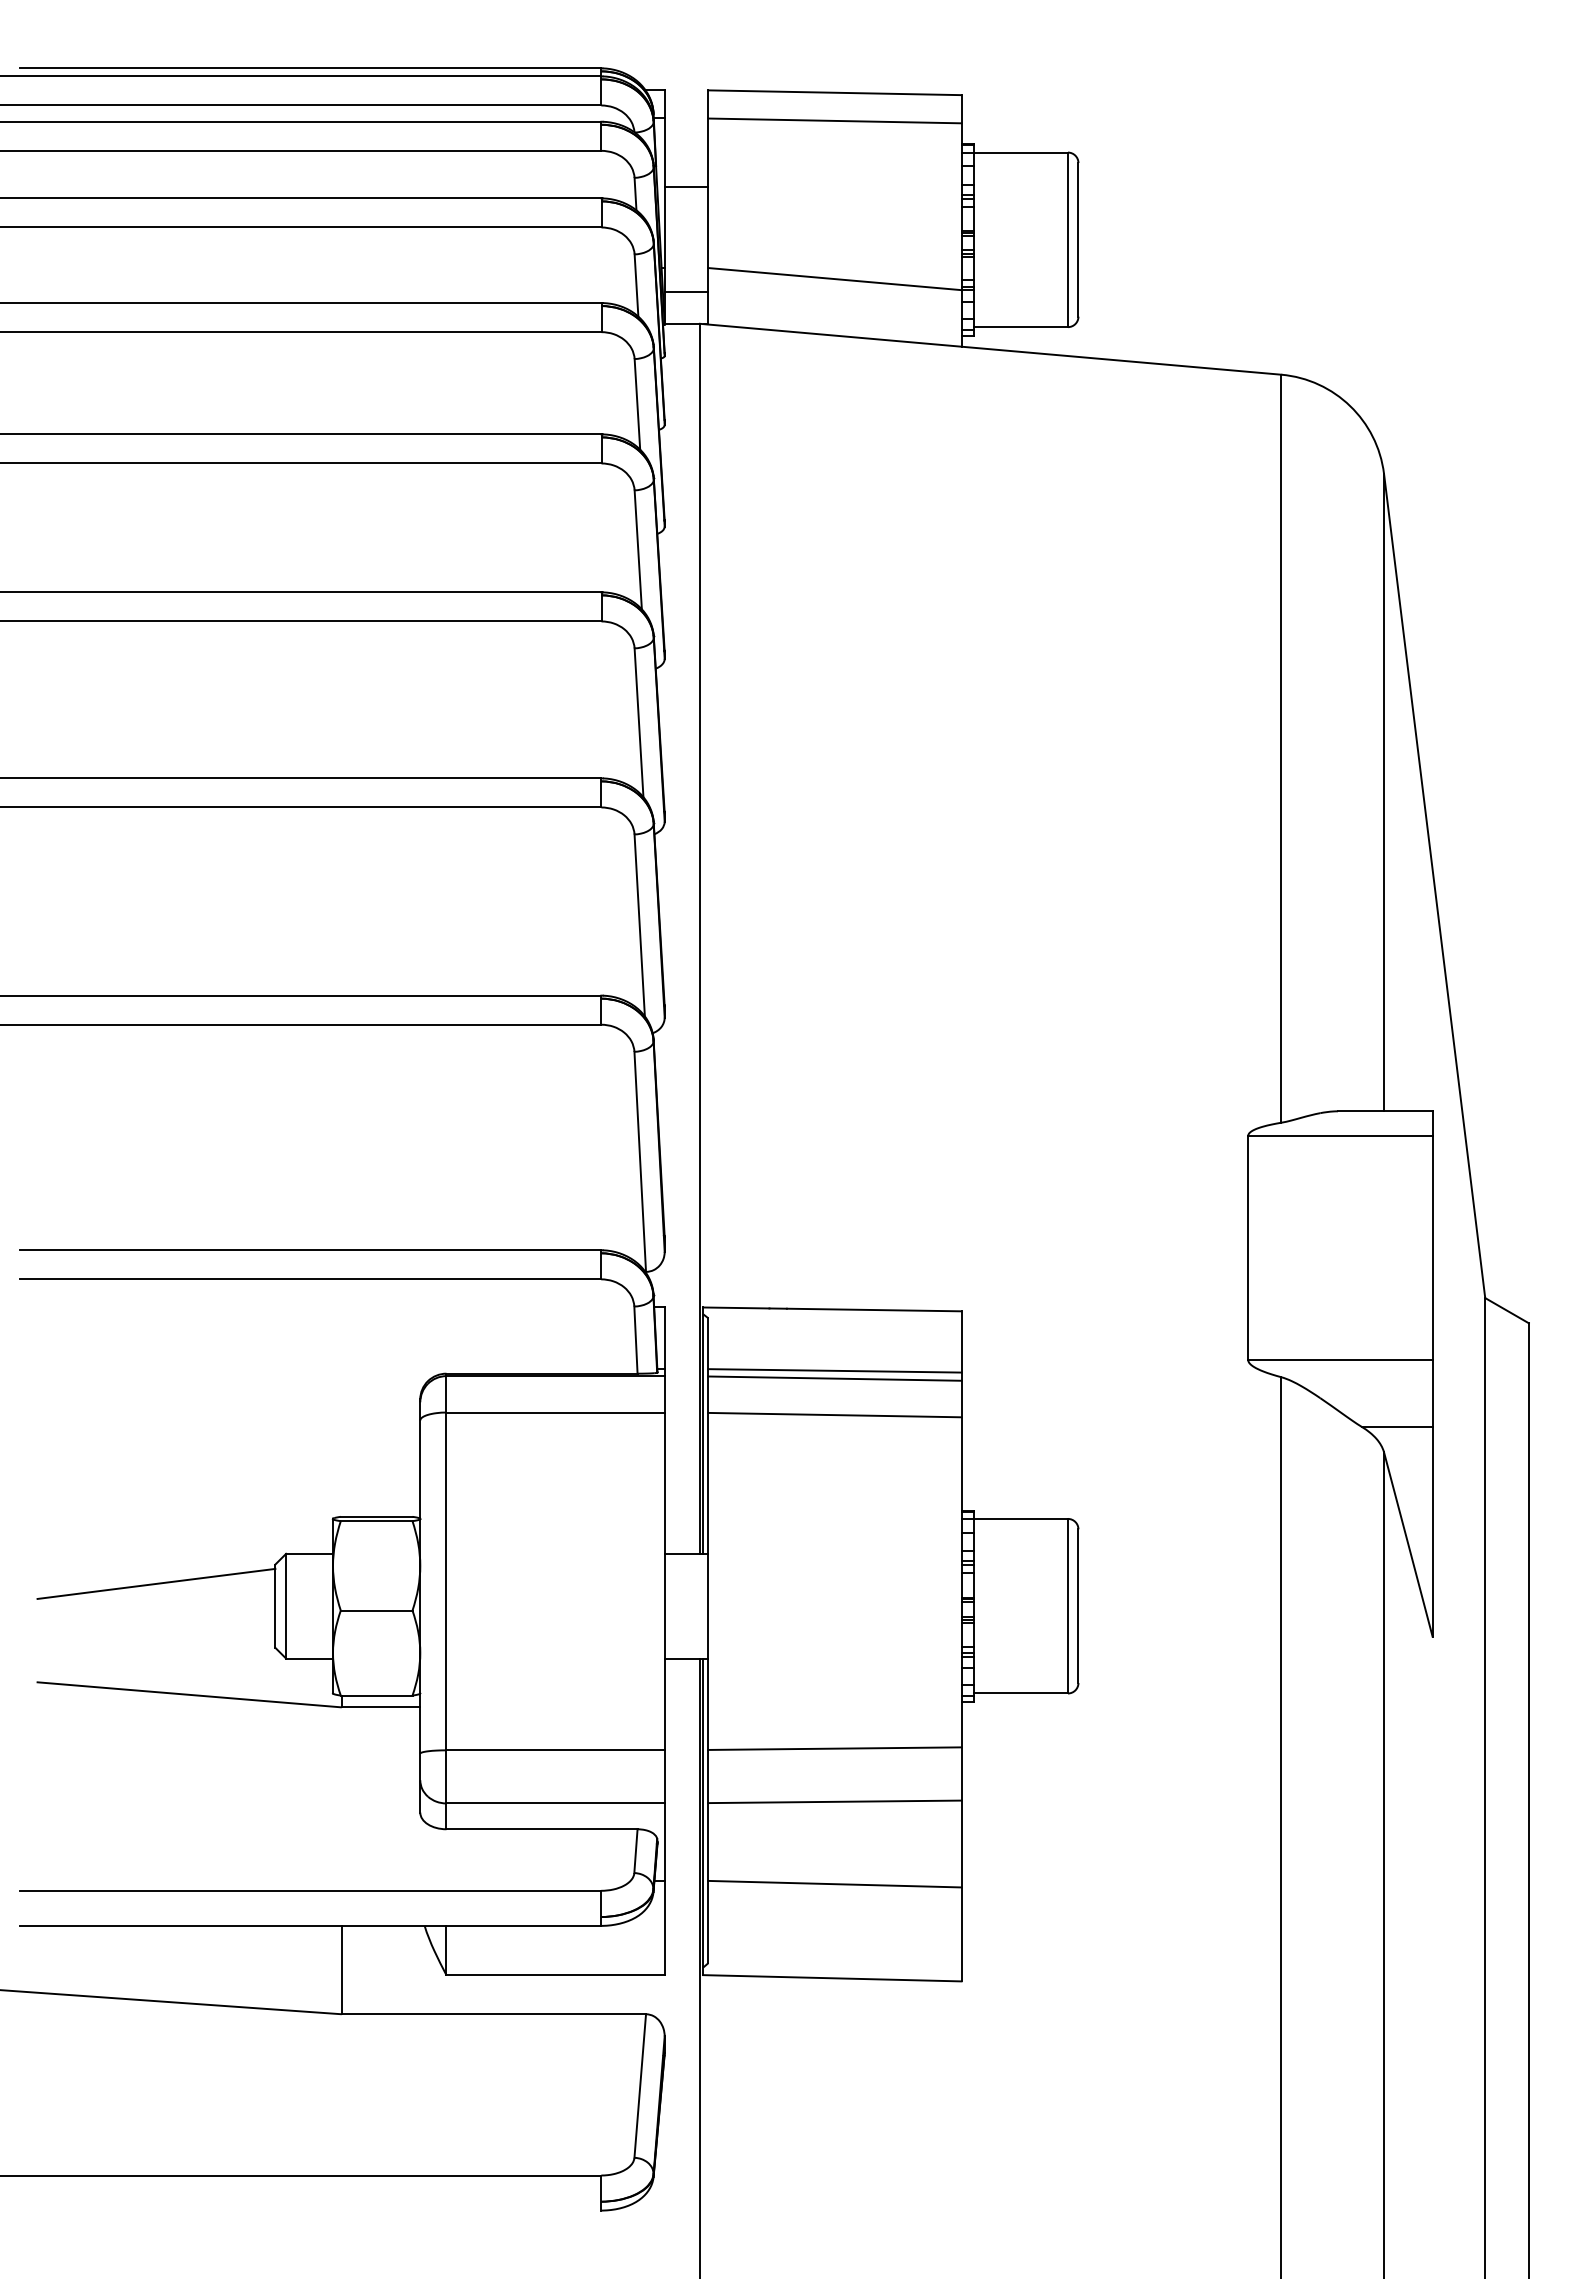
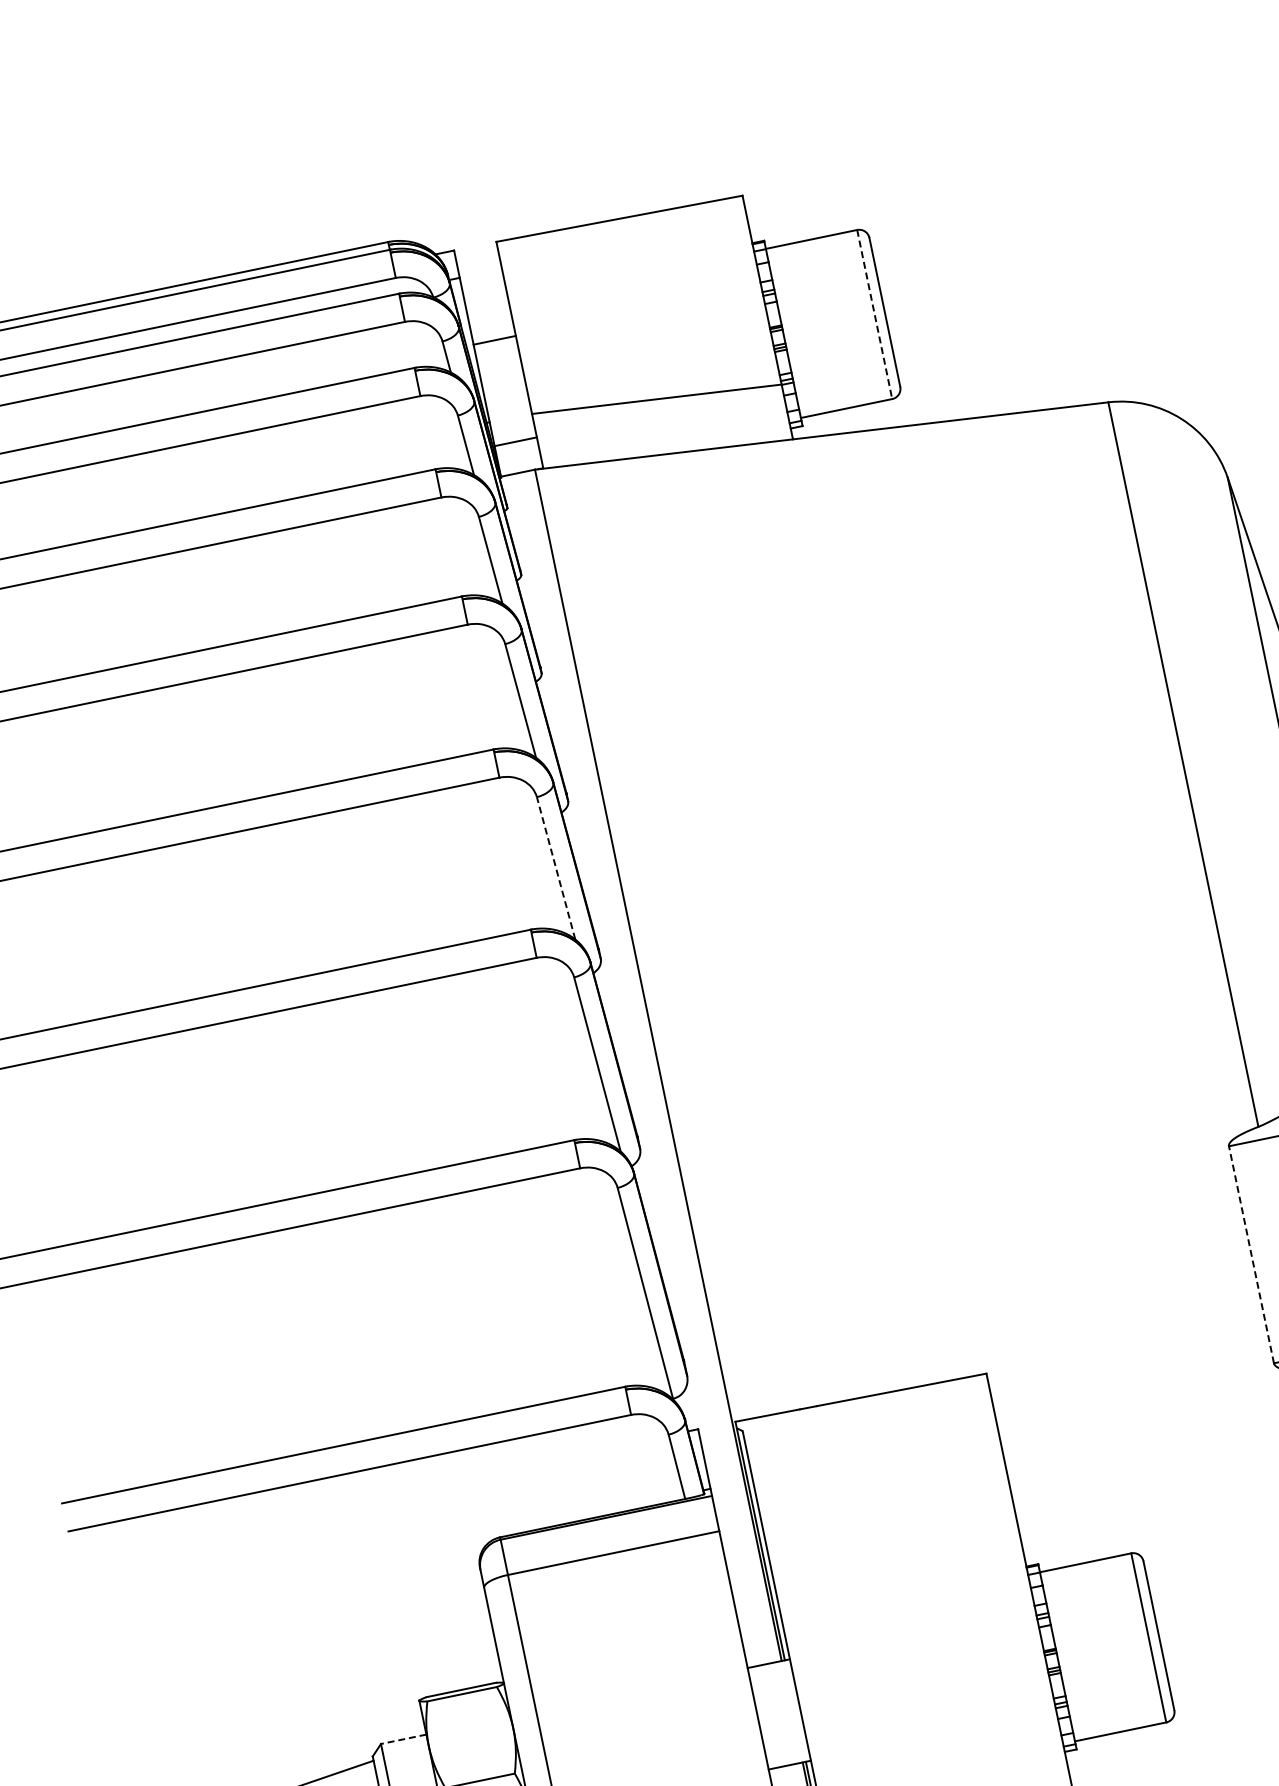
line: (834, 120) -> (624, 245), removed
line: (1067, 240) -> (874, 315), solid -> dashed
line: (639, 722) -> (556, 867), solid -> dashed
line: (1248, 1247) -> (1251, 1254), solid -> dashed
line: (834, 1370) -> (875, 1456), removed
line: (834, 1378) -> (876, 1464), removed
line: (834, 1414) -> (884, 1499), removed
line: (309, 1553) -> (403, 1738), solid -> dashed

